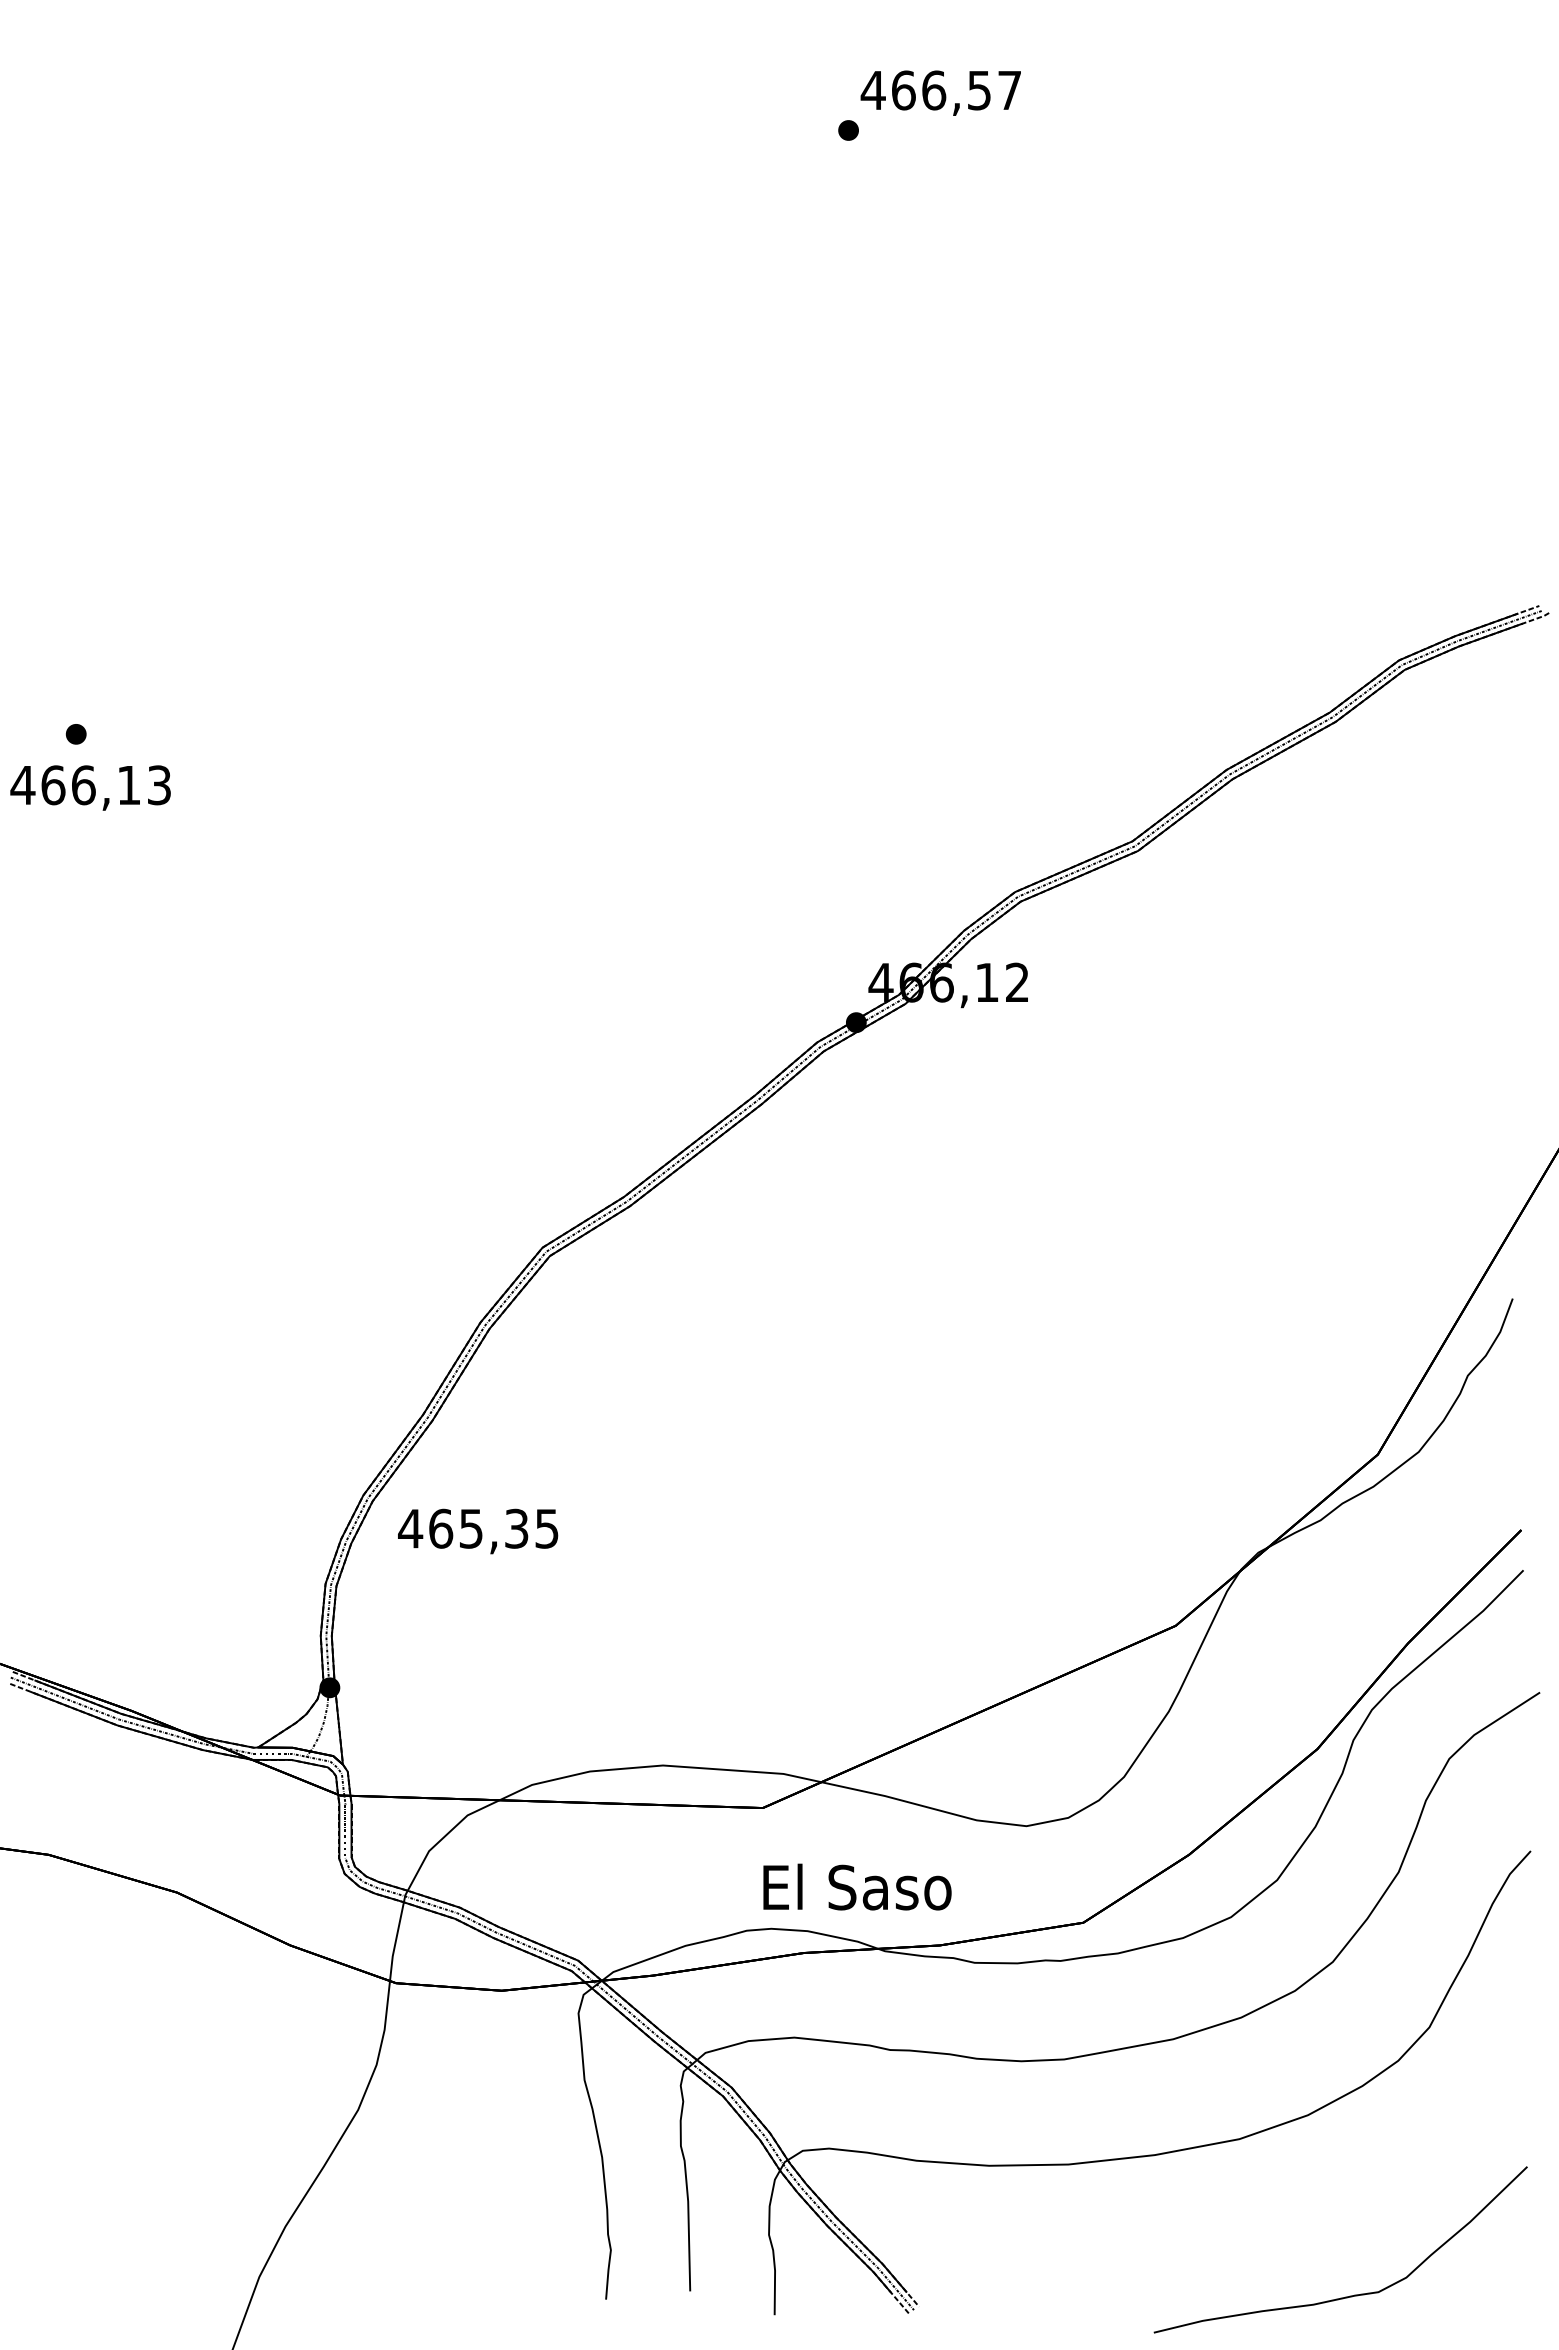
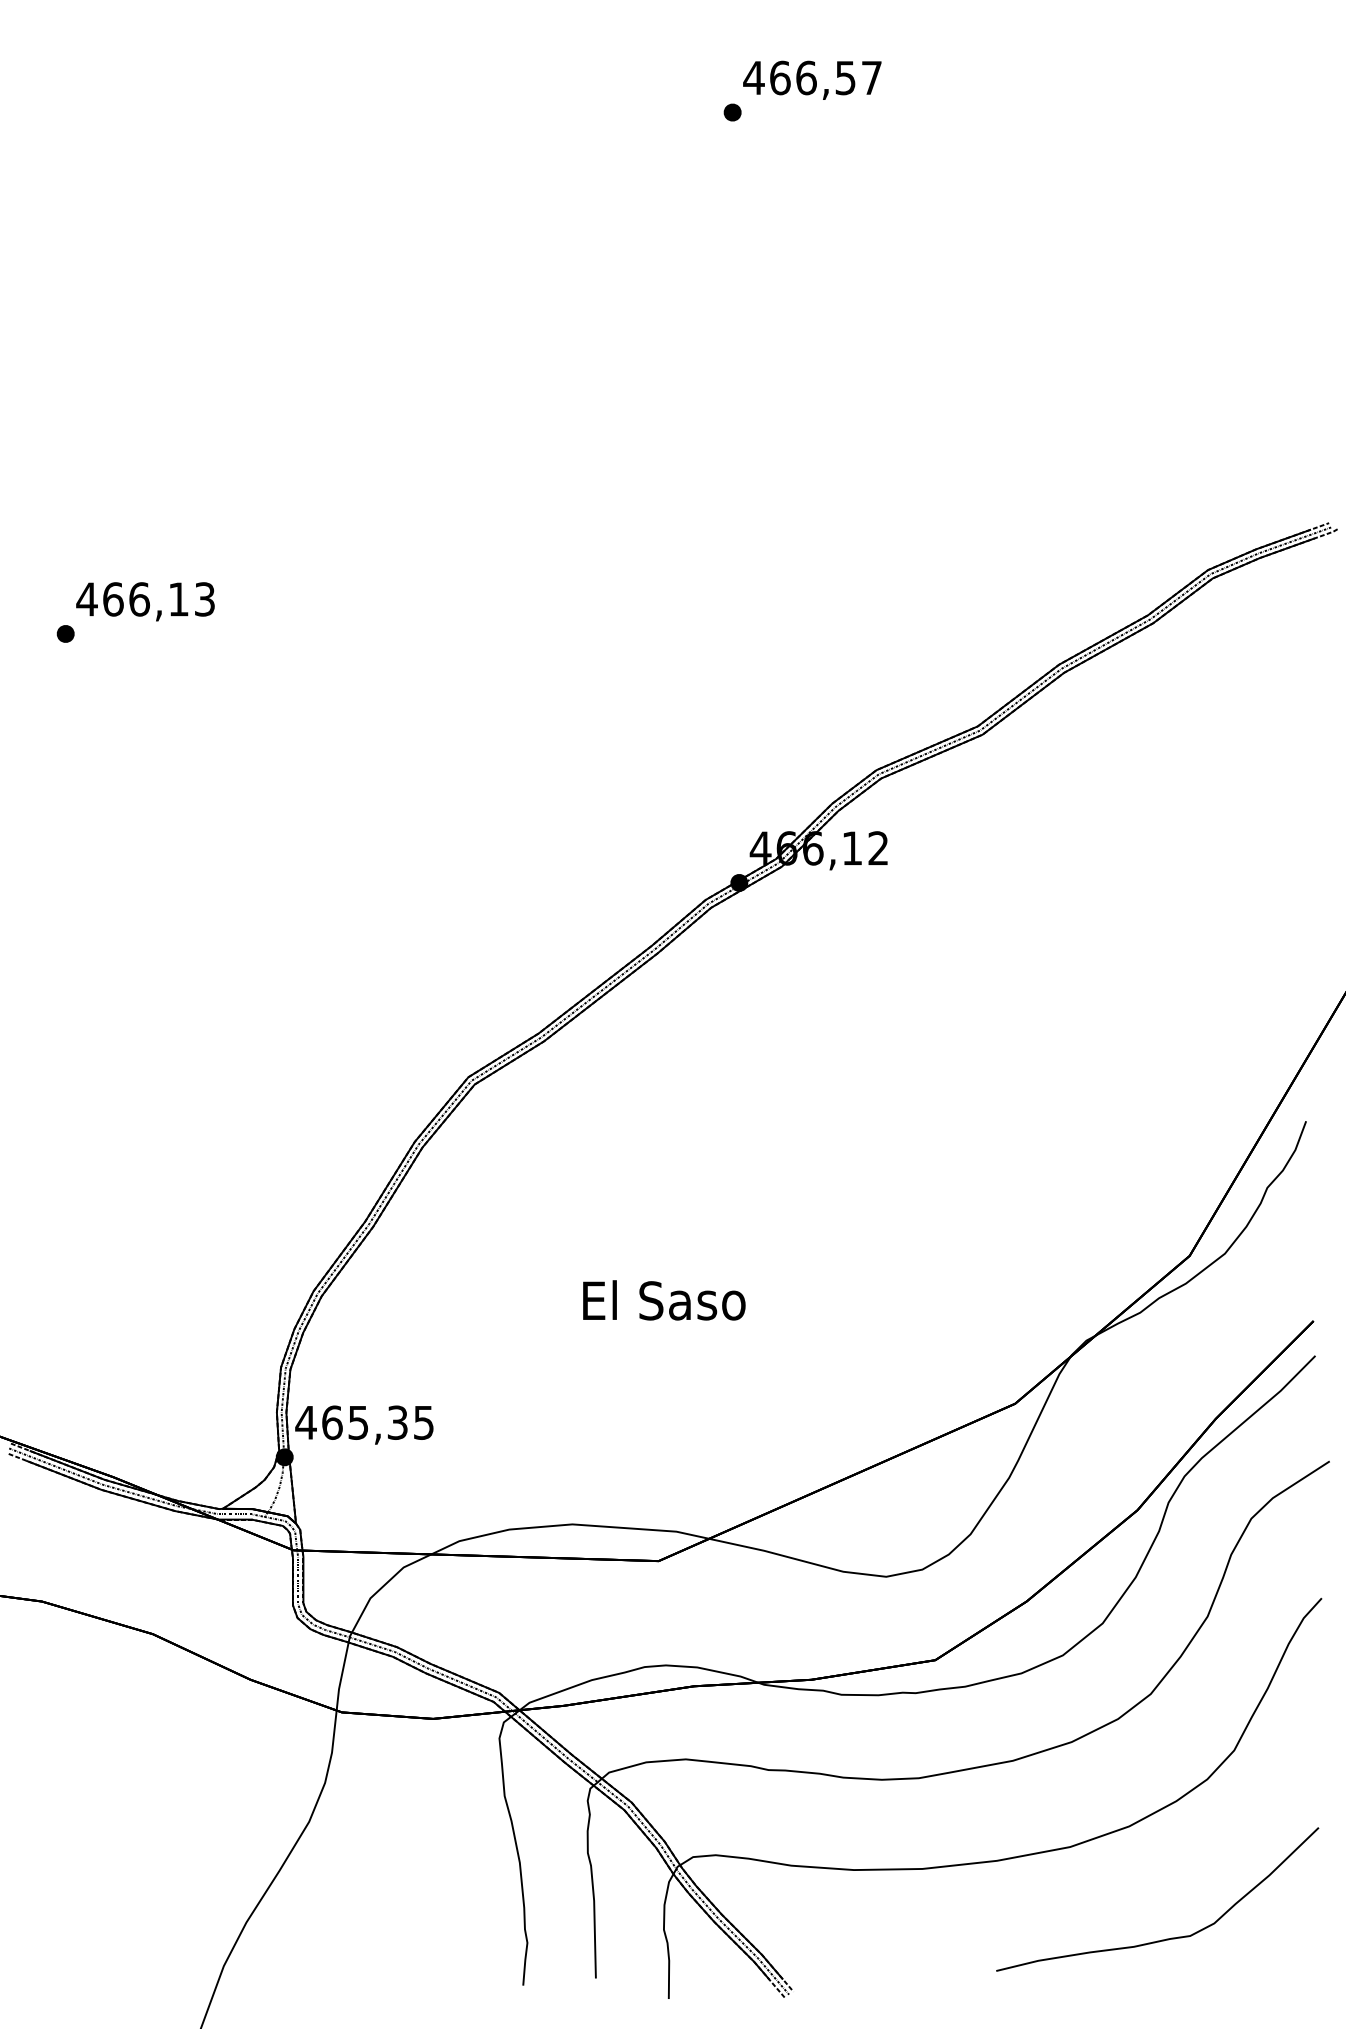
text: (90, 787) -> (145, 601), moved
text: (478, 1531) -> (364, 1425), moved
text: (857, 1886) -> (664, 1299), moved
part: (1349, 2295) -> (1165, 1938), moved

